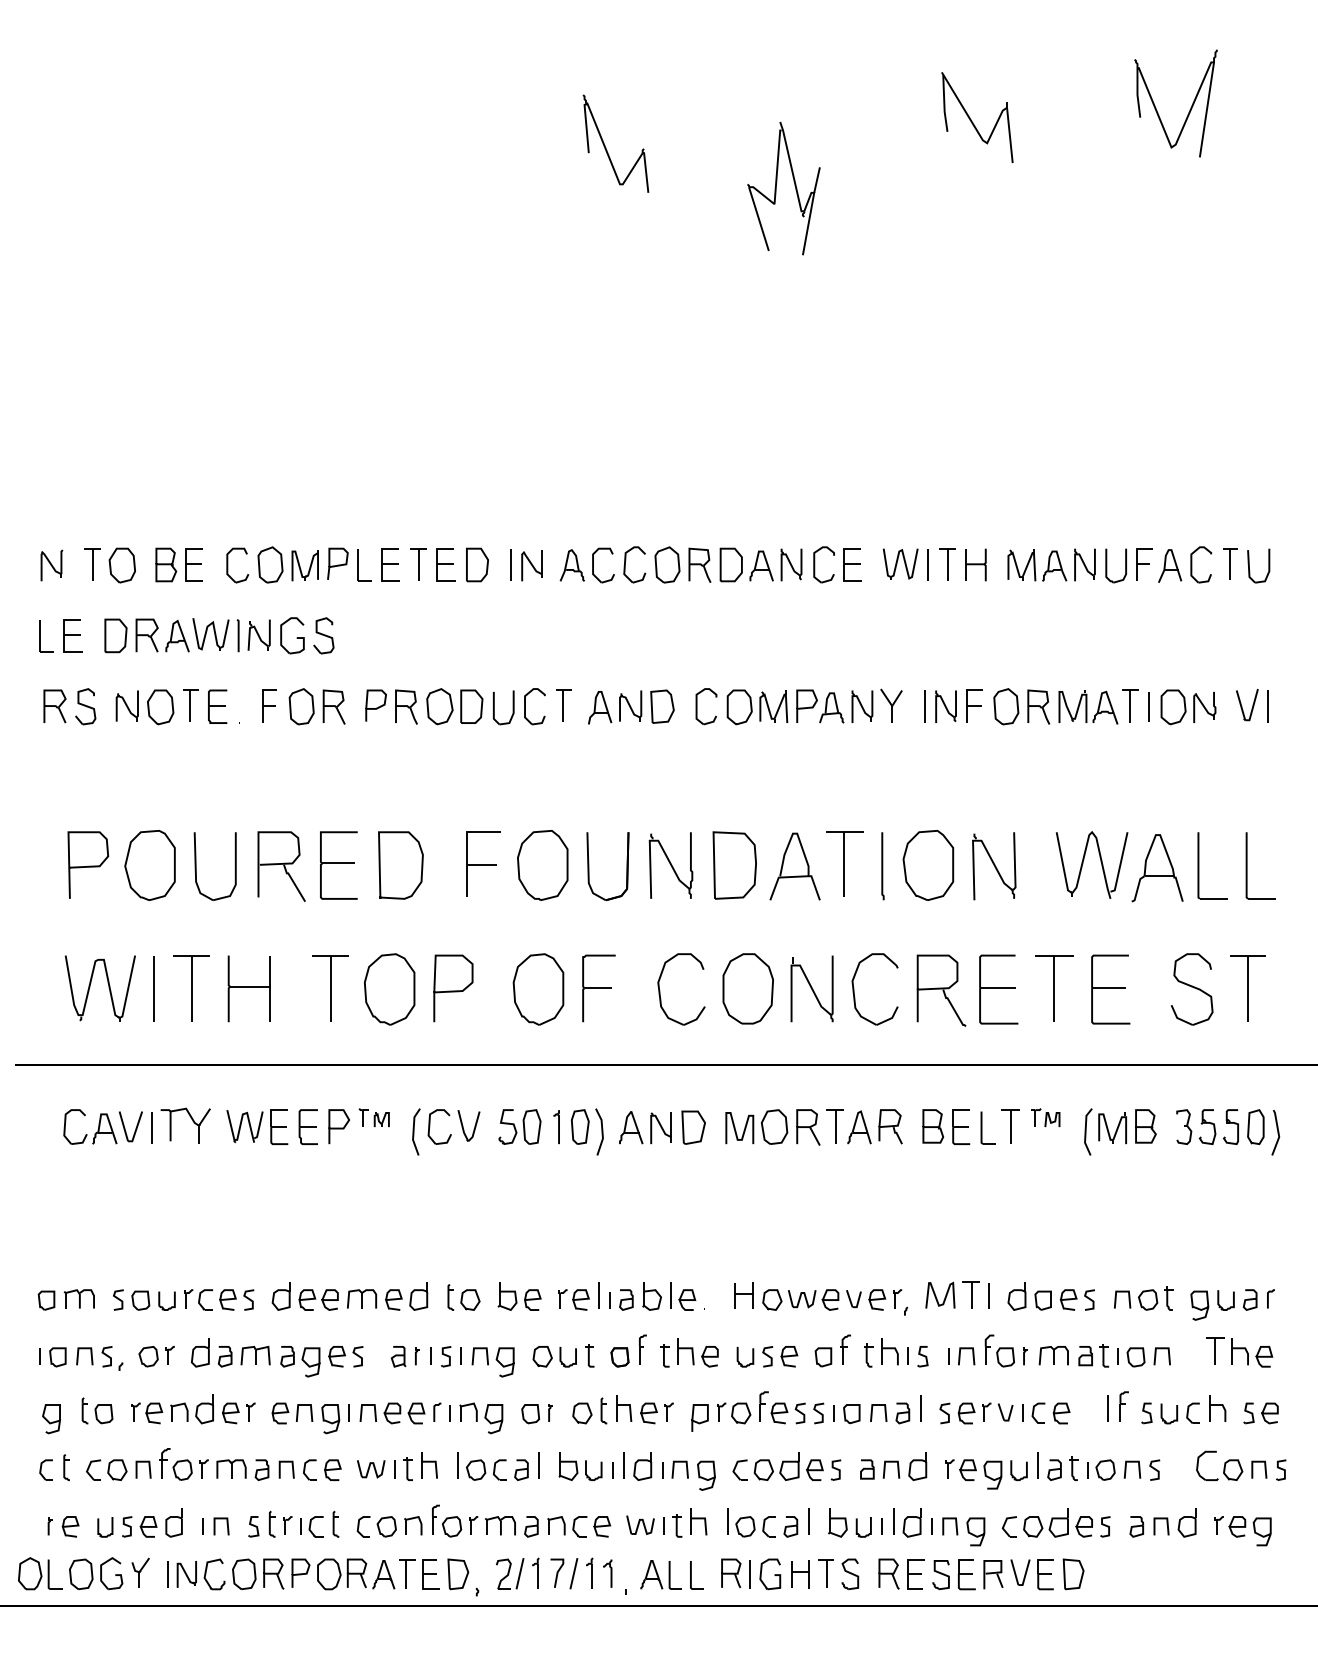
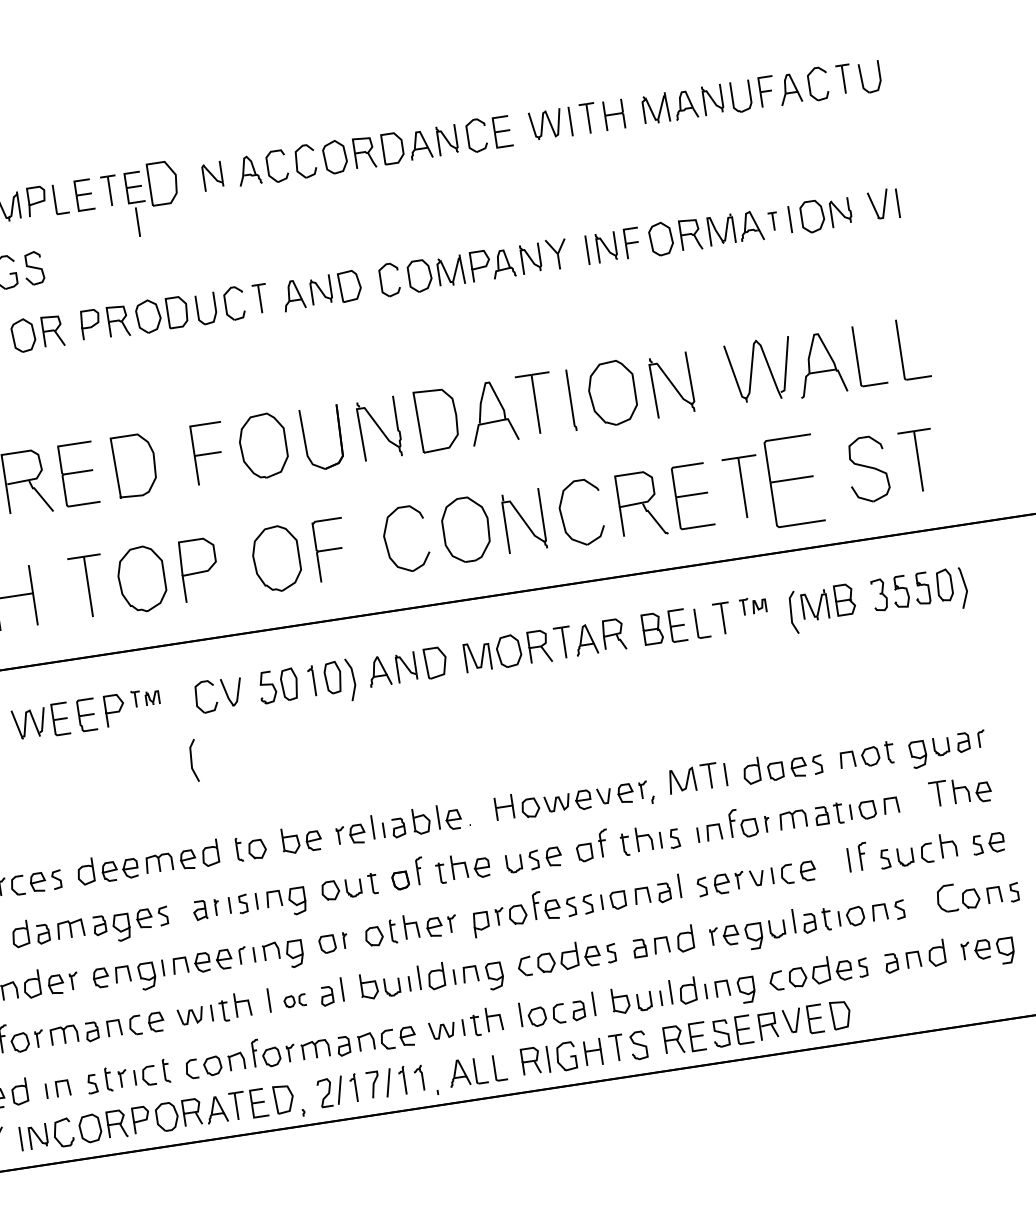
part: (477, 564) -> (163, 182), size x1.4
line: (510, 564) -> (137, 221), moved
part: (1130, 705) -> (773, 220), size x0.6
part: (1110, 989) -> (794, 480), size x1.4
line: (414, 1131) -> (192, 760), moved
part: (486, 1469) -> (295, 1000), size x0.6

